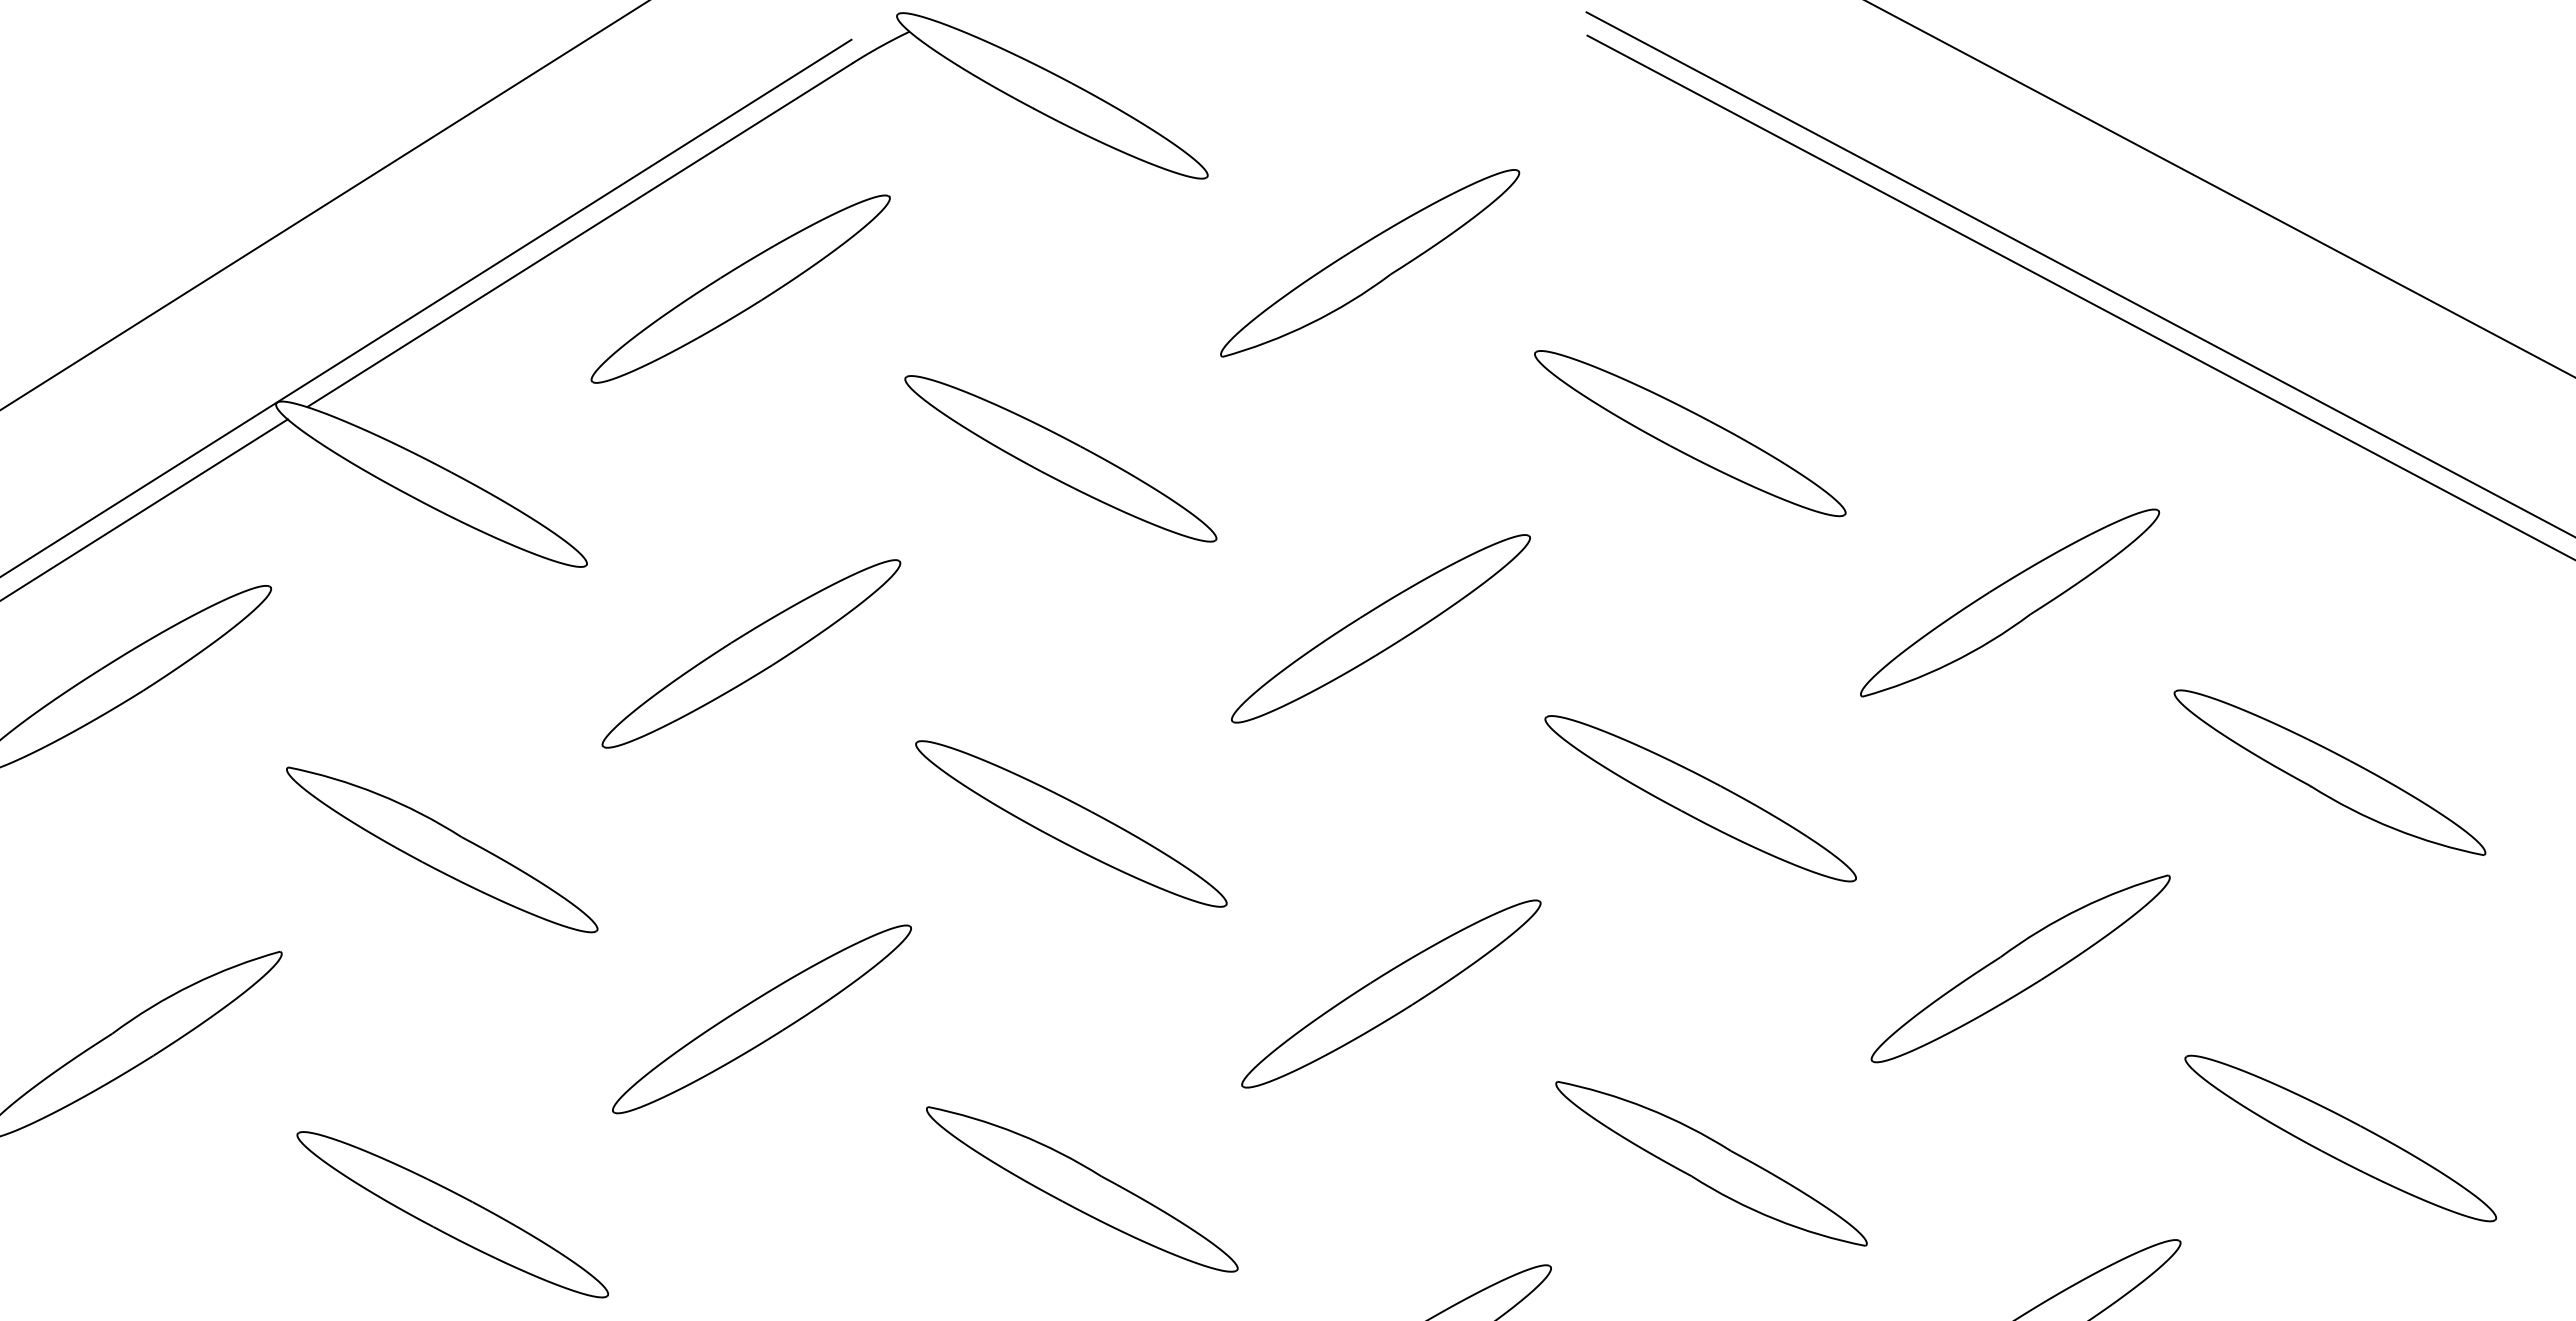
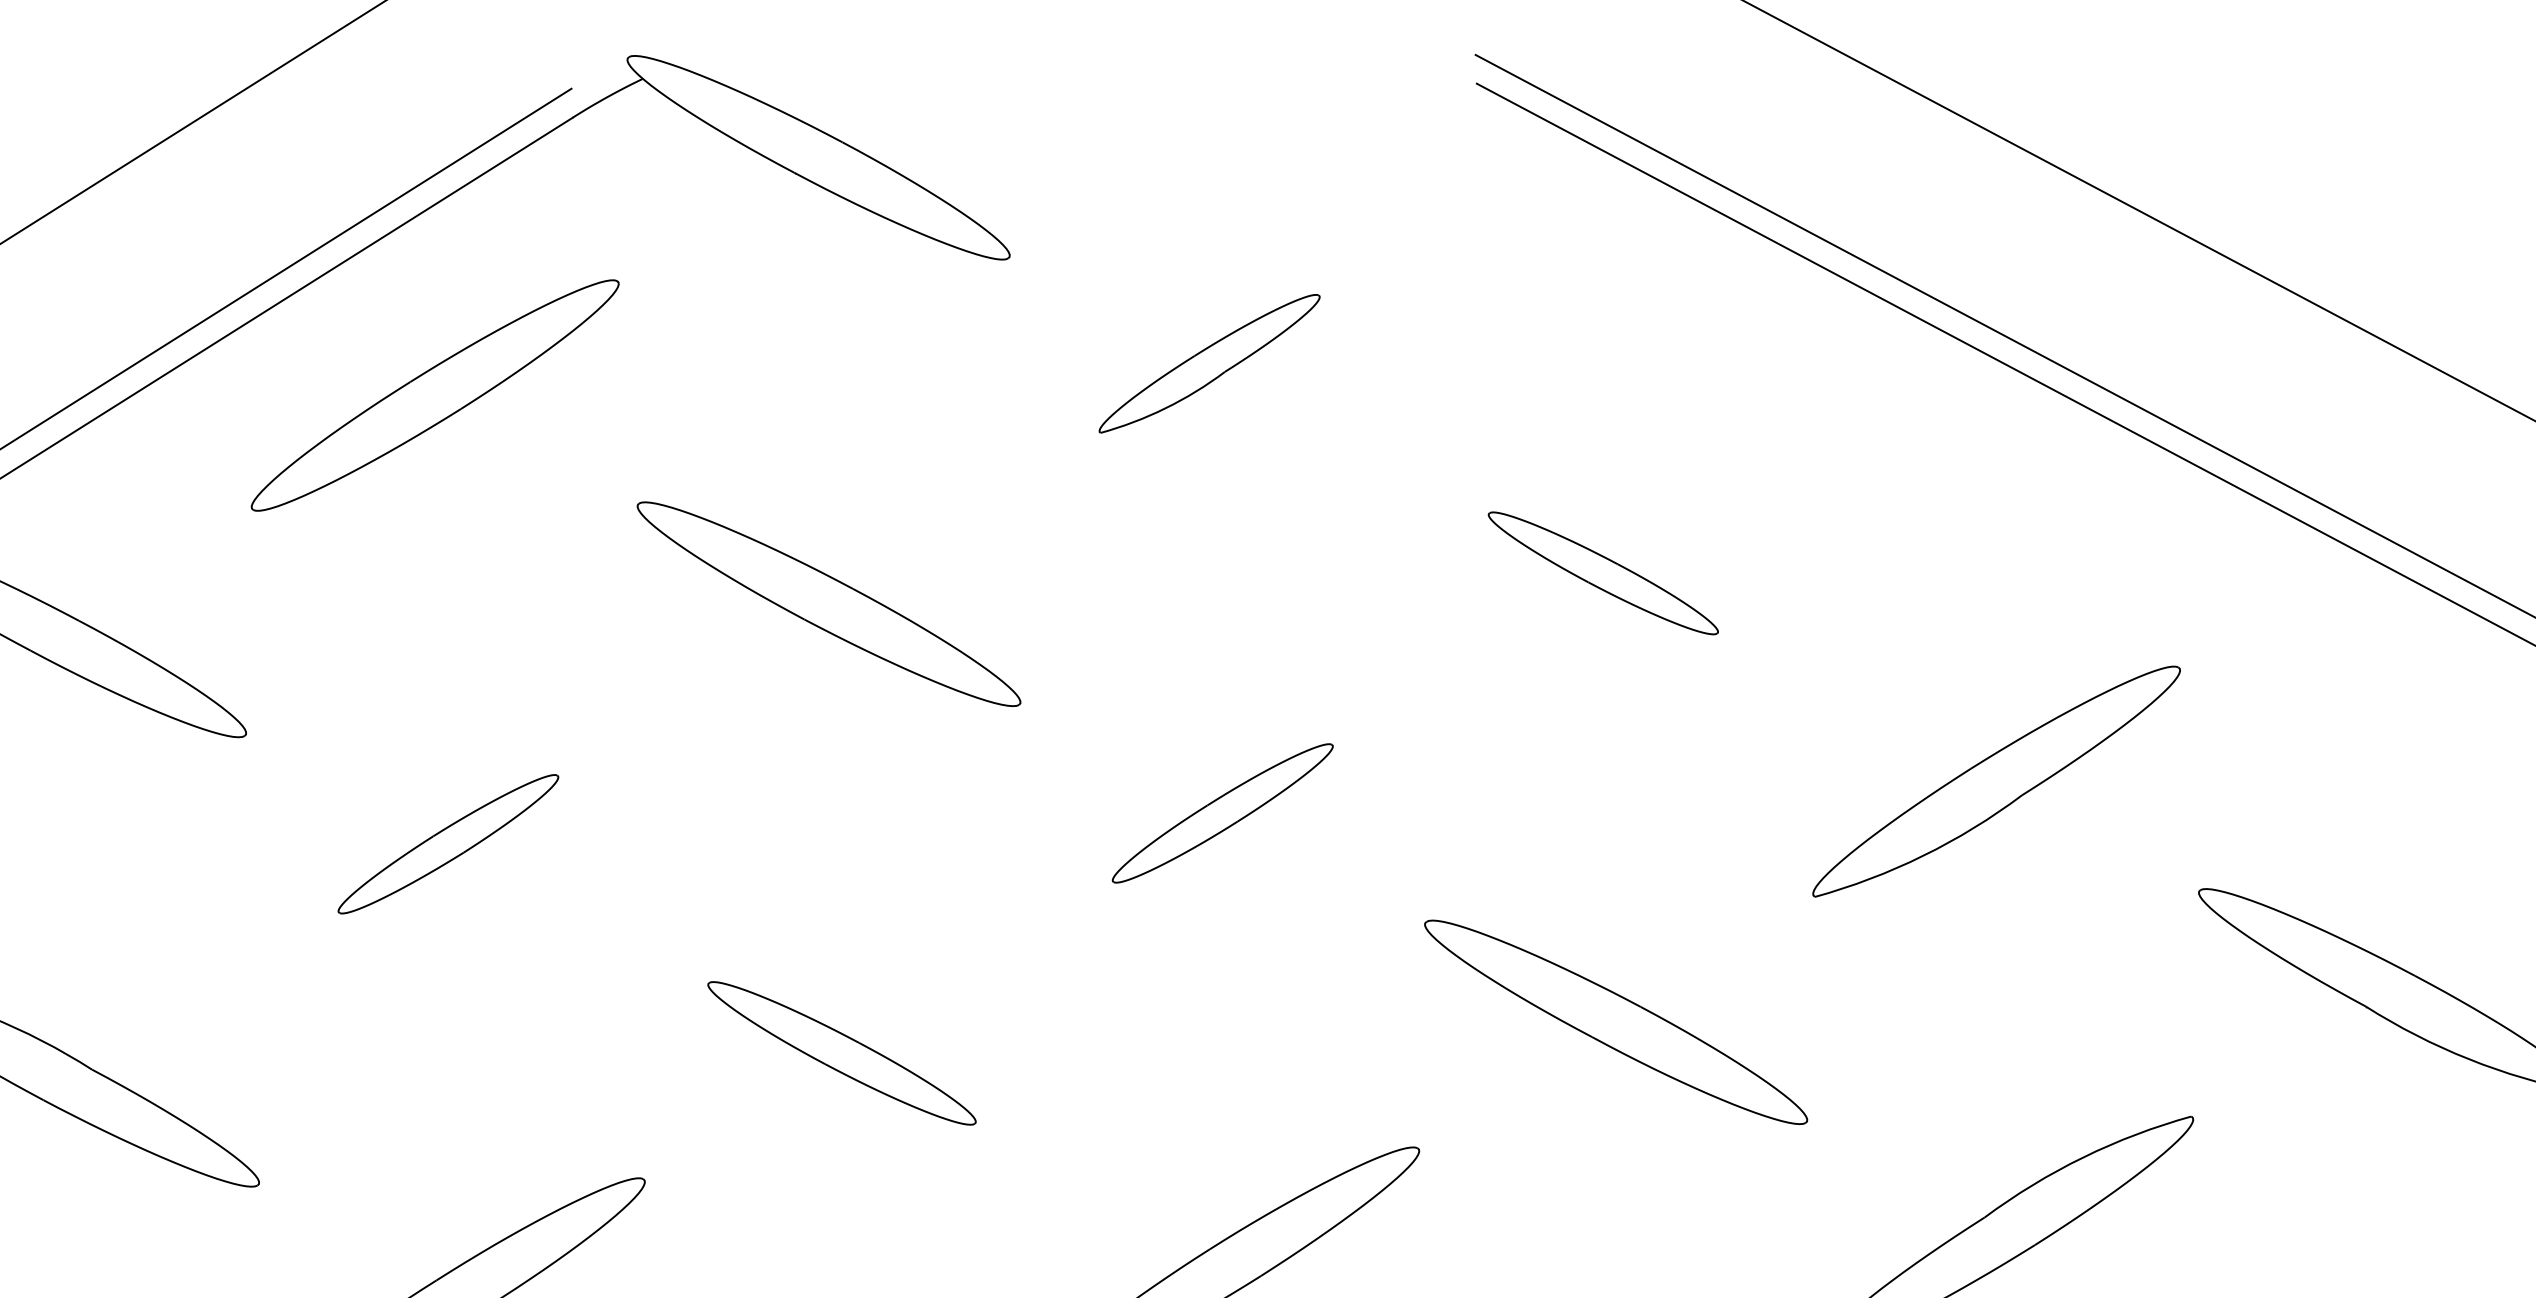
part: (1370, 263) -> (1209, 363), size x0.6
part: (1690, 433) -> (1603, 573), size x0.6
part: (1380, 628) -> (1222, 812), size x0.6
part: (751, 653) -> (448, 843), size x0.6
part: (1071, 823) -> (842, 1052), size x0.7

